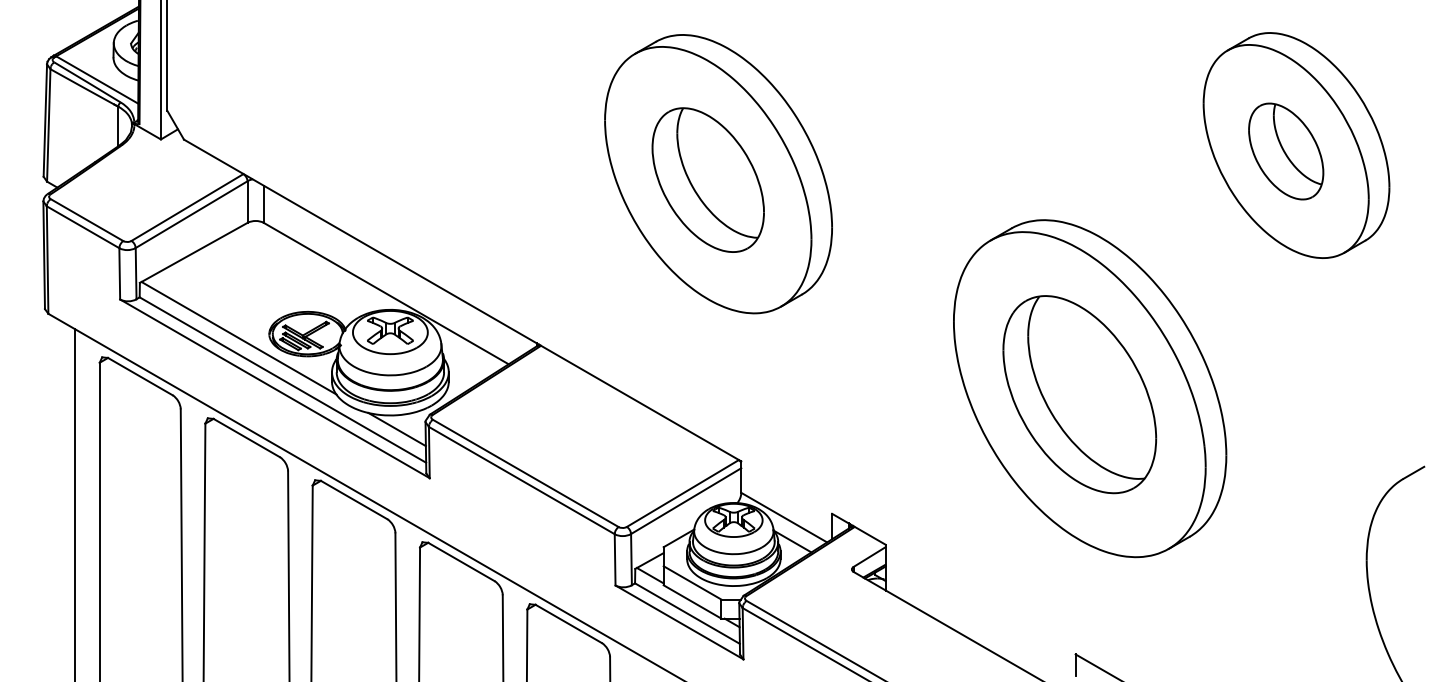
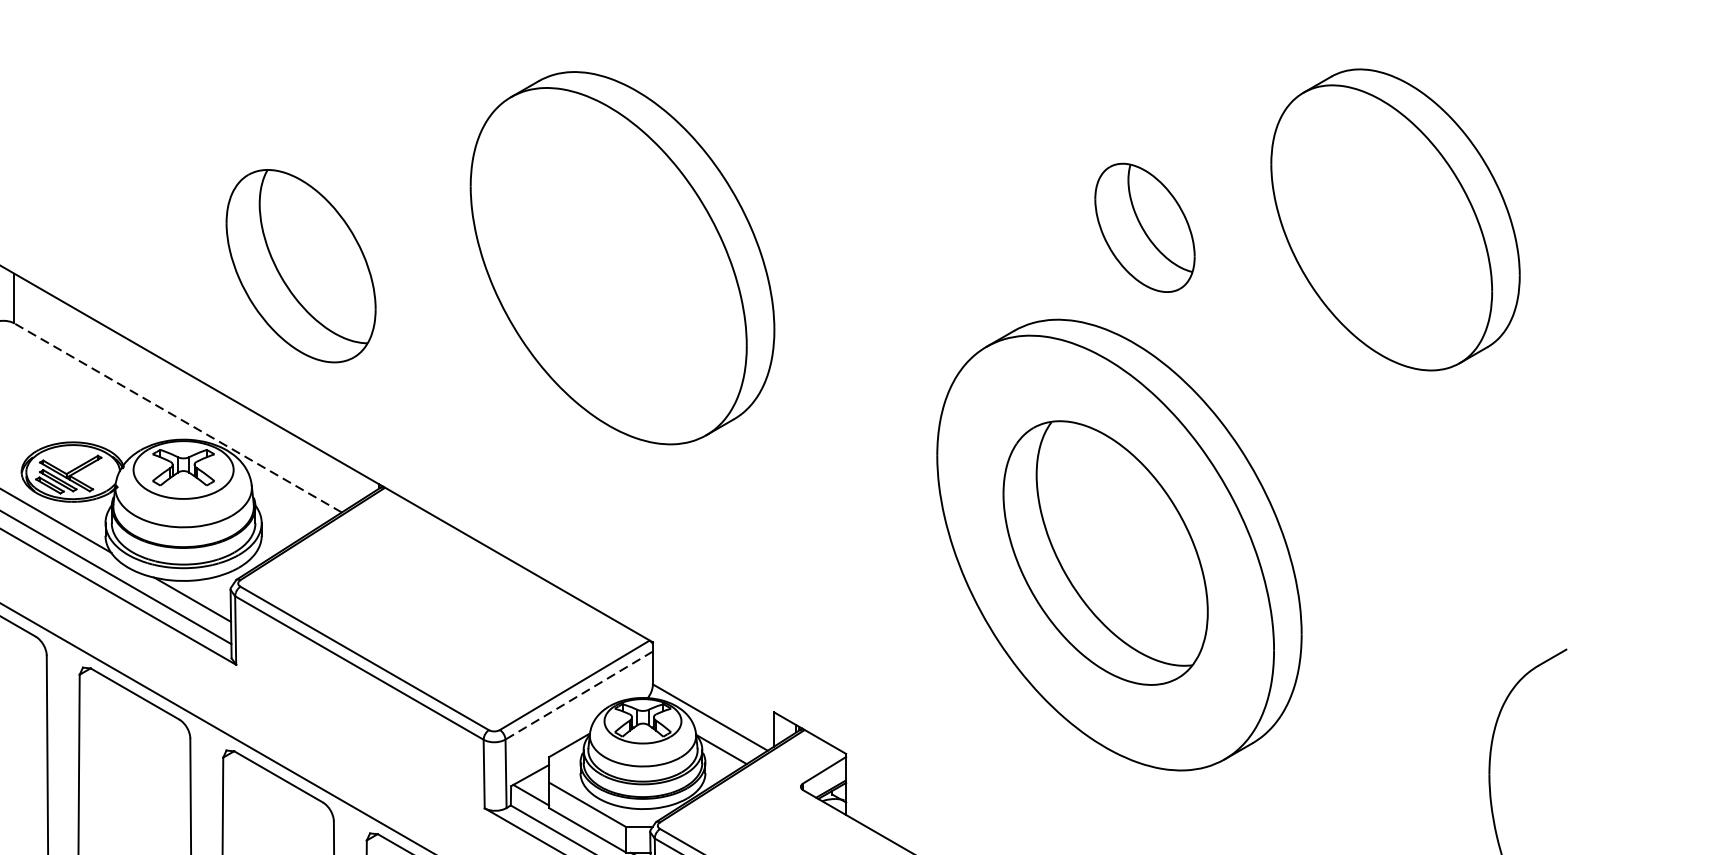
part: (1286, 151) -> (1145, 227), moved
part: (707, 179) -> (300, 265), moved
line: (385, 293) -> (177, 417), solid -> dashed
line: (685, 501) -> (578, 696), solid -> dashed

